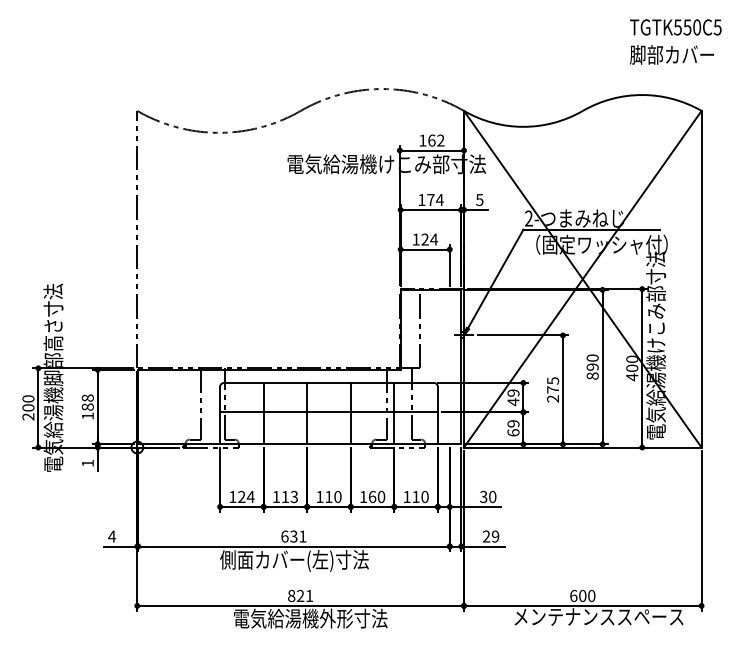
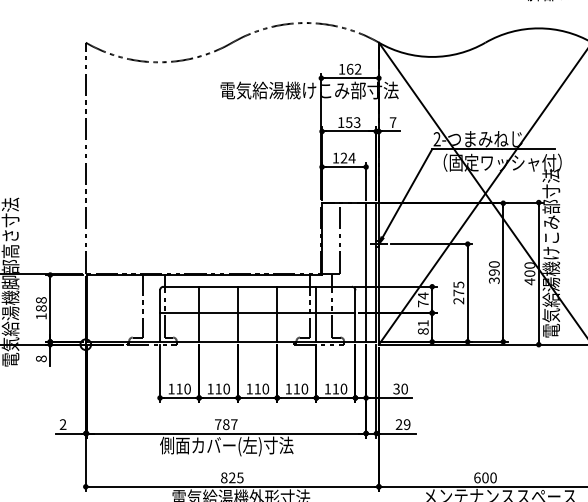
text: (435, 199) -> (353, 122), 174 -> 153
text: (479, 200) -> (392, 123), 5 -> 7
line: (449, 366) -> (365, 271), added
text: (592, 375) -> (494, 280), 890 -> 390
text: (513, 397) -> (423, 299), 49 -> 74
text: (513, 428) -> (423, 327), 69 -> 81
text: (87, 462) -> (41, 358), 1 -> 8
text: (246, 496) -> (183, 388), 124 -> 110
text: (294, 496) -> (226, 388), 113 -> 110
text: (372, 496) -> (296, 388), 160 -> 110
text: (112, 536) -> (63, 424), 4 -> 2
text: (293, 536) -> (225, 424), 631 -> 787
text: (309, 596) -> (240, 478), 821 -> 825

